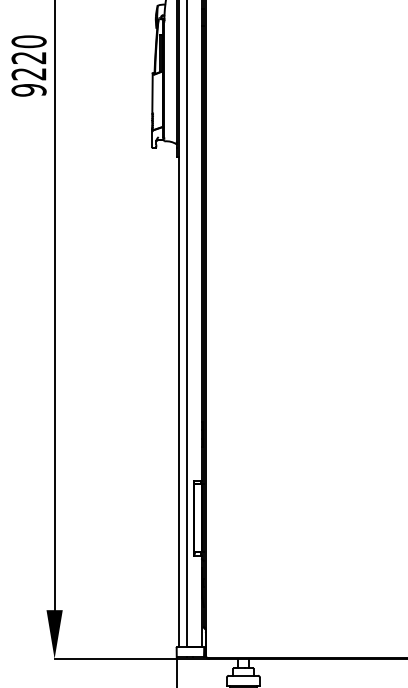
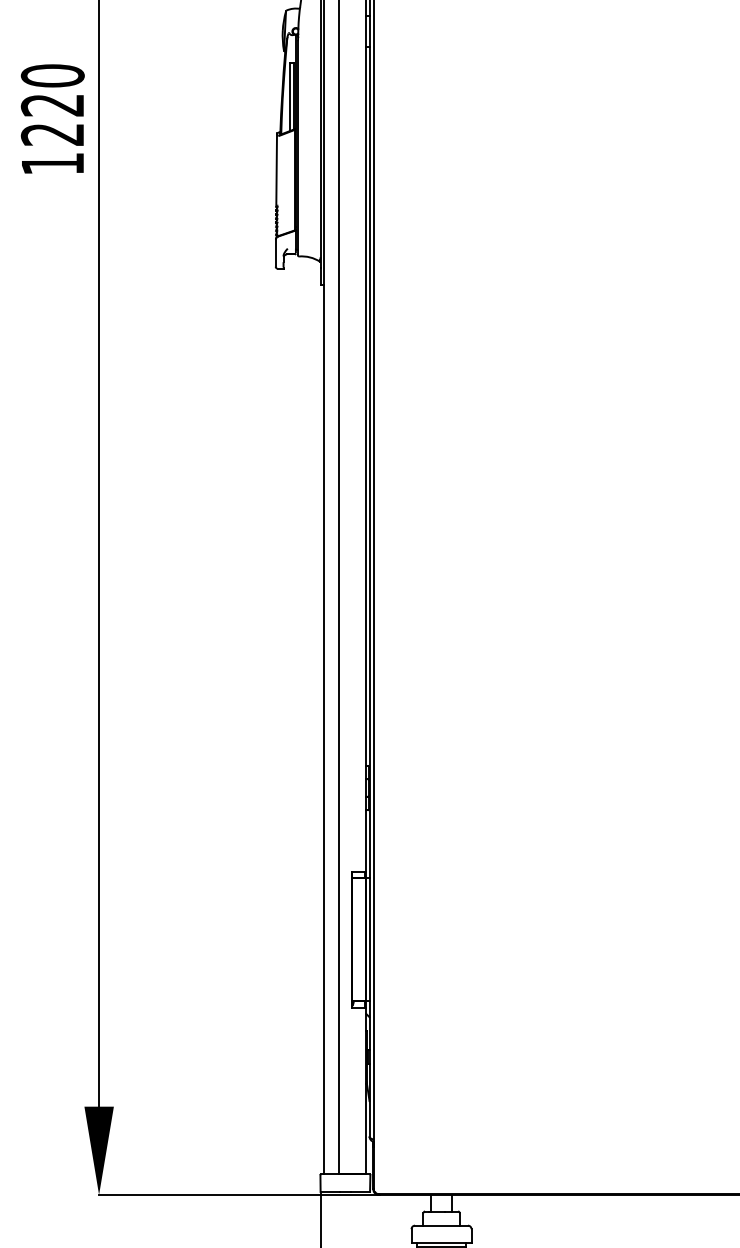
text: (28, 90) -> (51, 164), 9220 -> 1220

